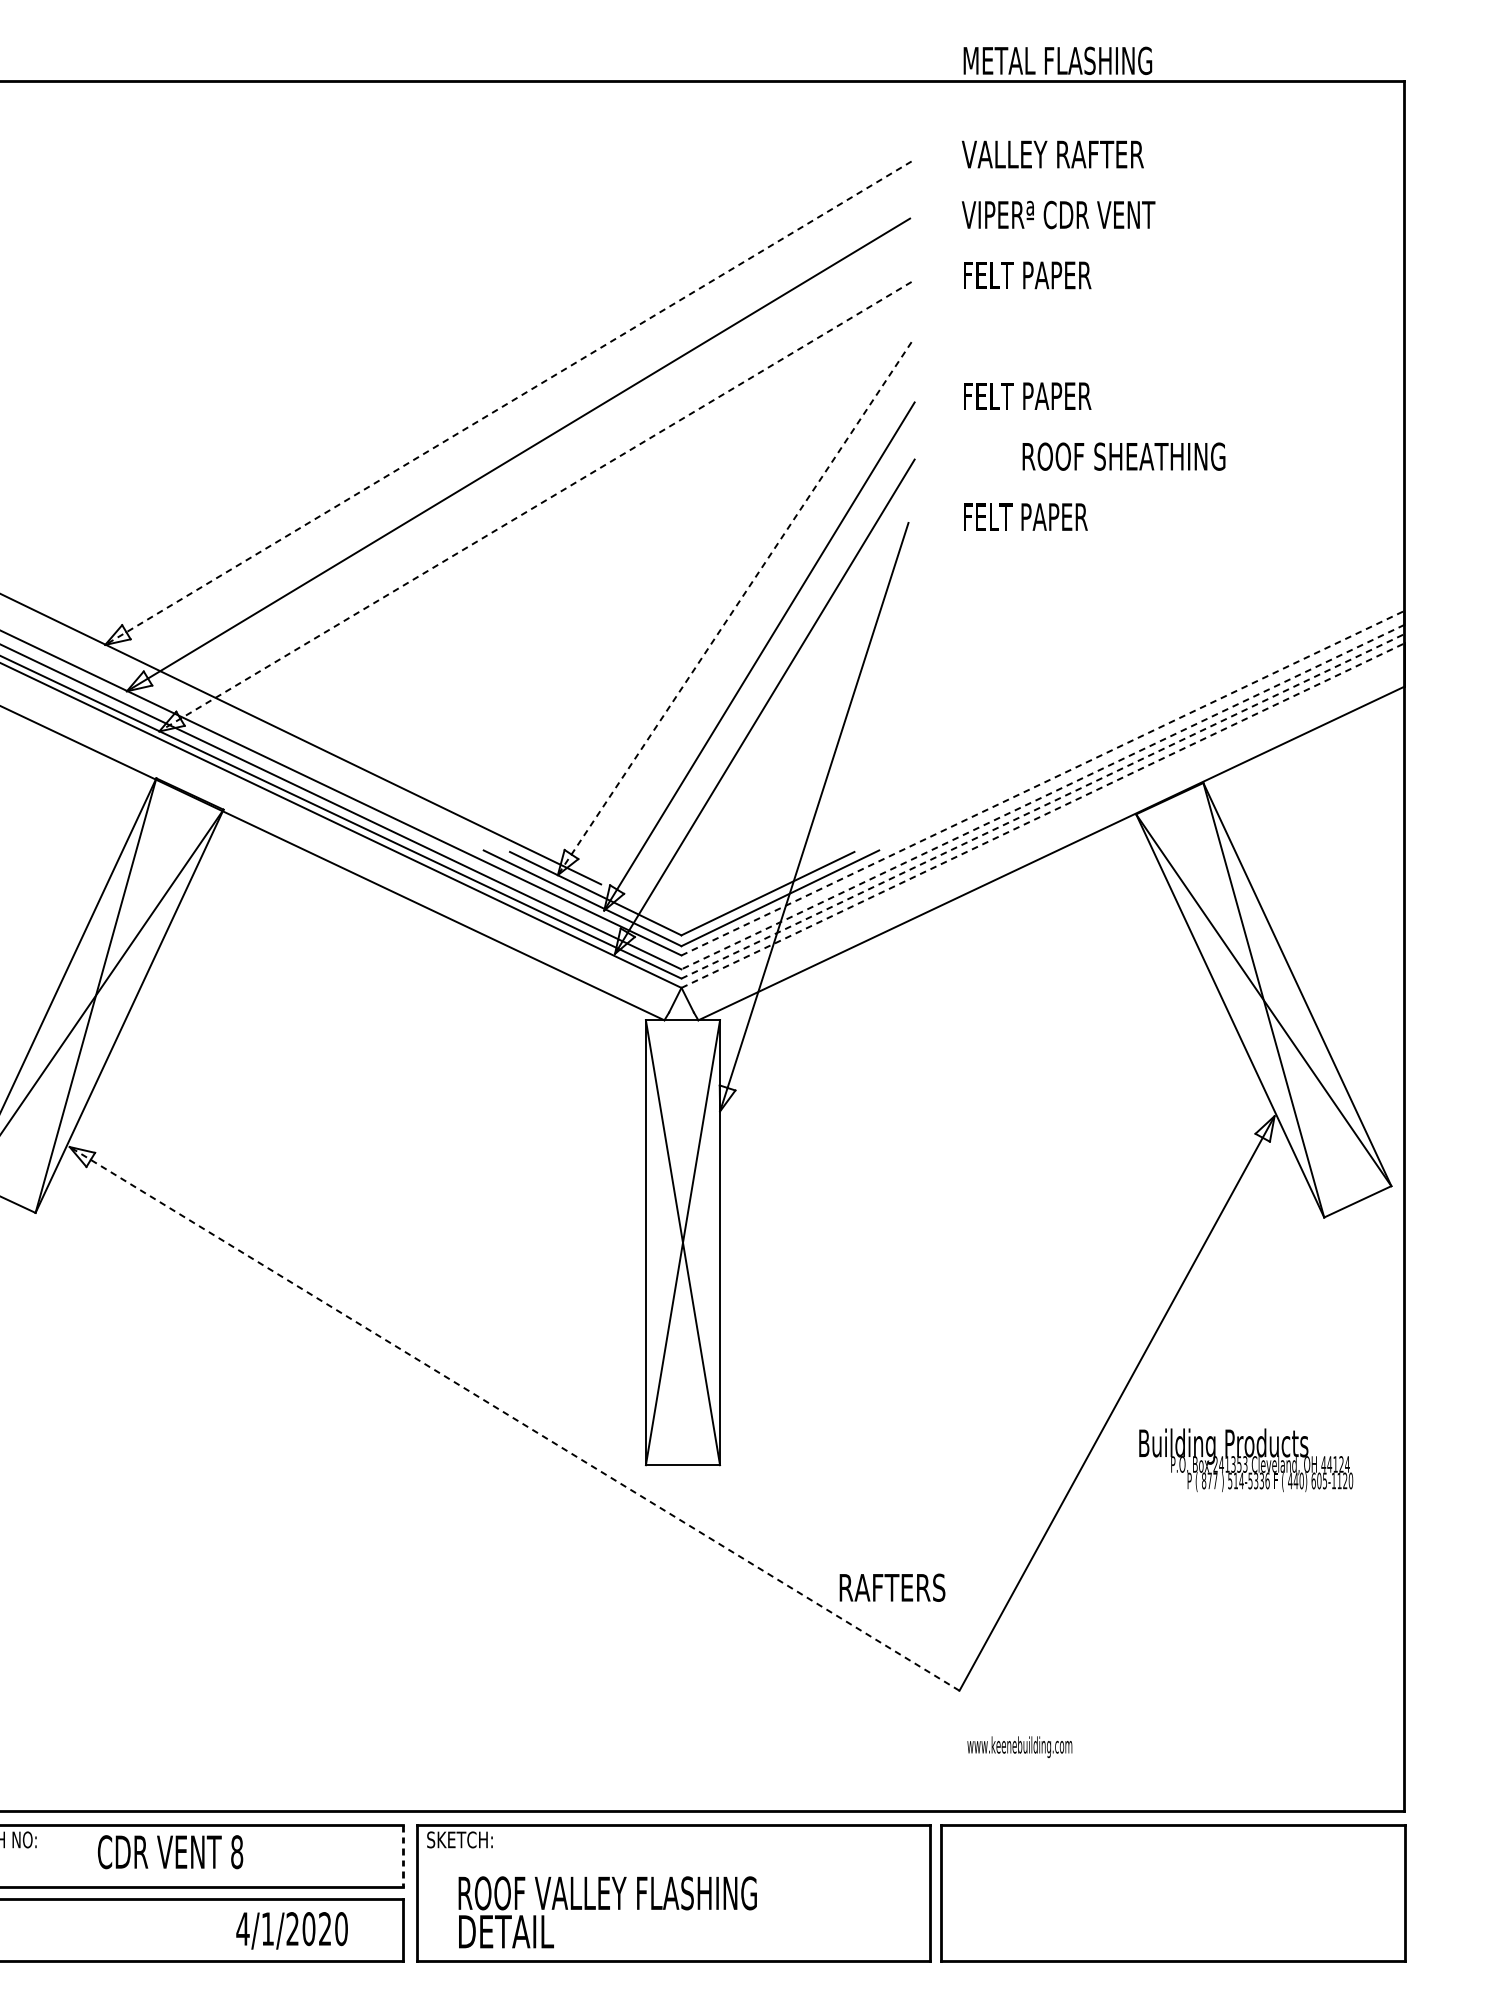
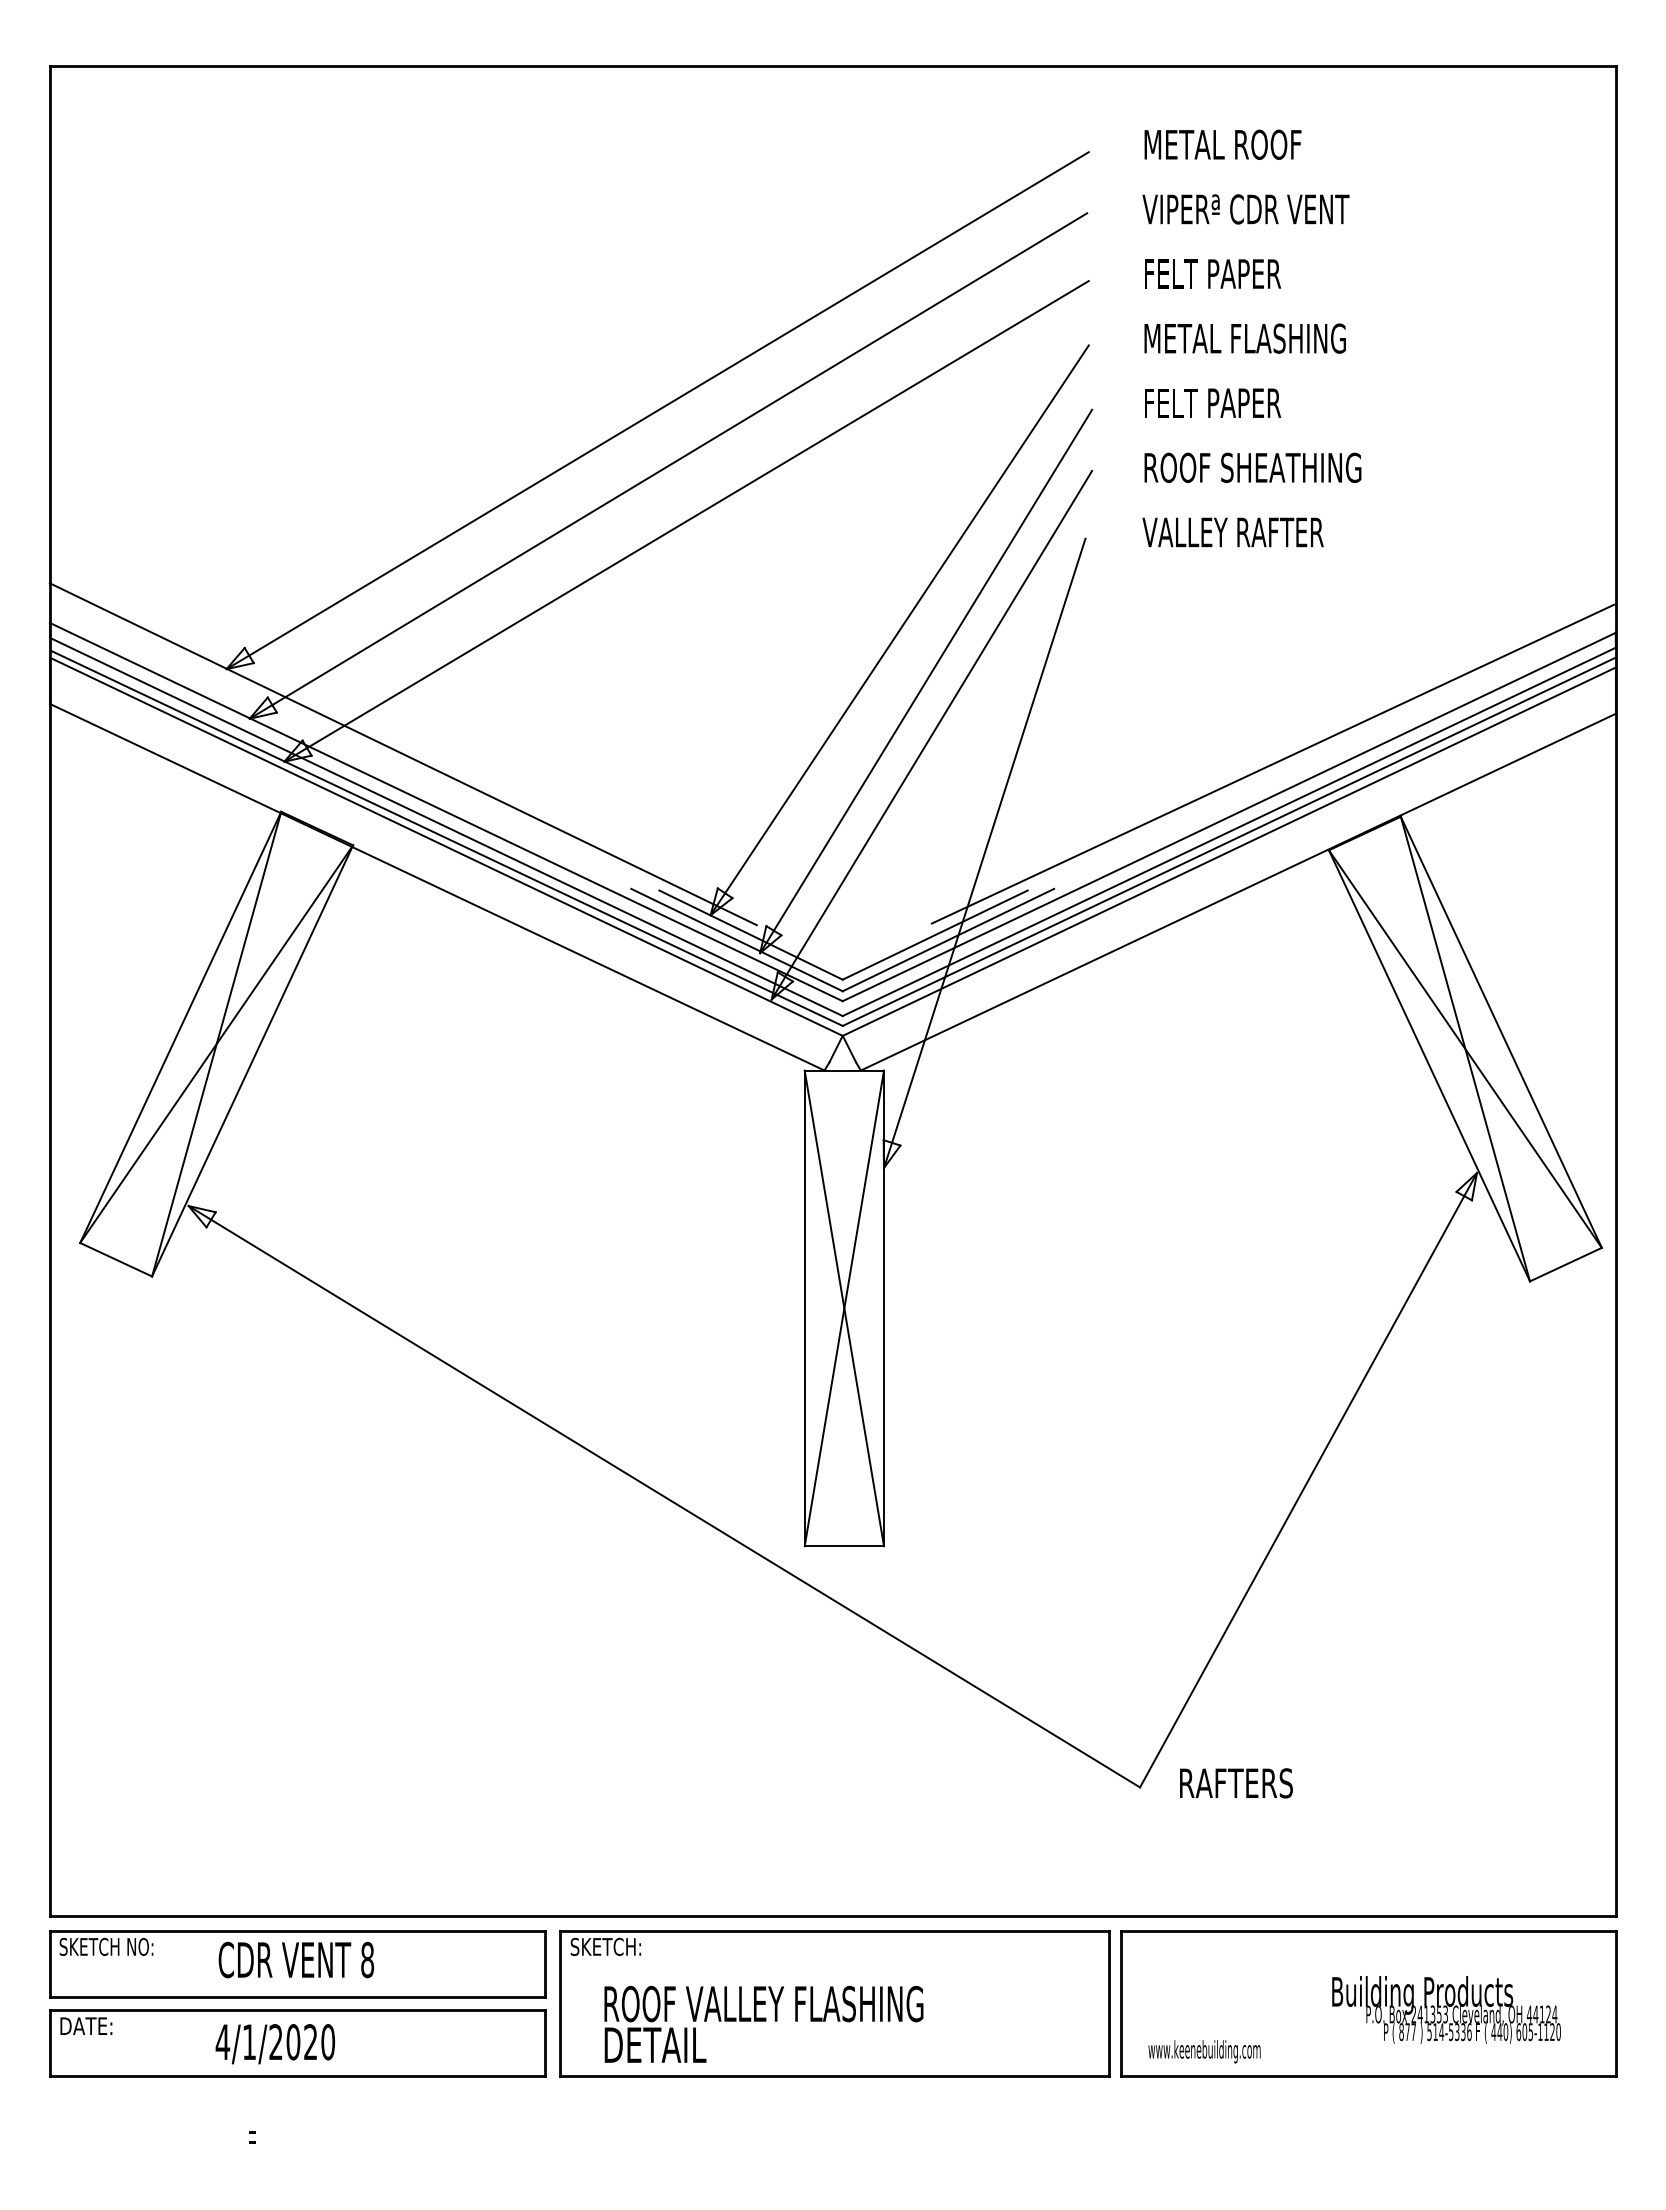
text: (1057, 60) -> (1244, 338), moved
text: (1052, 154) -> (1239, 144), VALLEY RAFTER -> METAL ROOF
line: (509, 403) -> (658, 410), dashed -> solid
text: (1123, 456) -> (1252, 467), moved
line: (536, 505) -> (687, 520), dashed -> solid
text: (1045, 517) -> (1232, 532), FELT PAPER -> VALLEY RAFTER
line: (734, 607) -> (899, 629), dashed -> solid
line: (1083, 733) -> (1272, 763), added
line: (1043, 782) -> (1229, 816), dashed -> solid
line: (1042, 797) -> (1228, 832), dashed -> solid
line: (1043, 806) -> (1229, 841), dashed -> solid
line: (1043, 815) -> (1229, 851), dashed -> solid
line: (515, 1419) -> (665, 1497), dashed -> solid
text: (1246, 1459) -> (1446, 2009), moved
text: (892, 1587) -> (1236, 1783), moved
text: (1019, 1746) -> (1204, 2051), moved
line: (403, 1856) -> (545, 1964), dashed -> solid
text: (292, 1931) -> (275, 2044), moved

